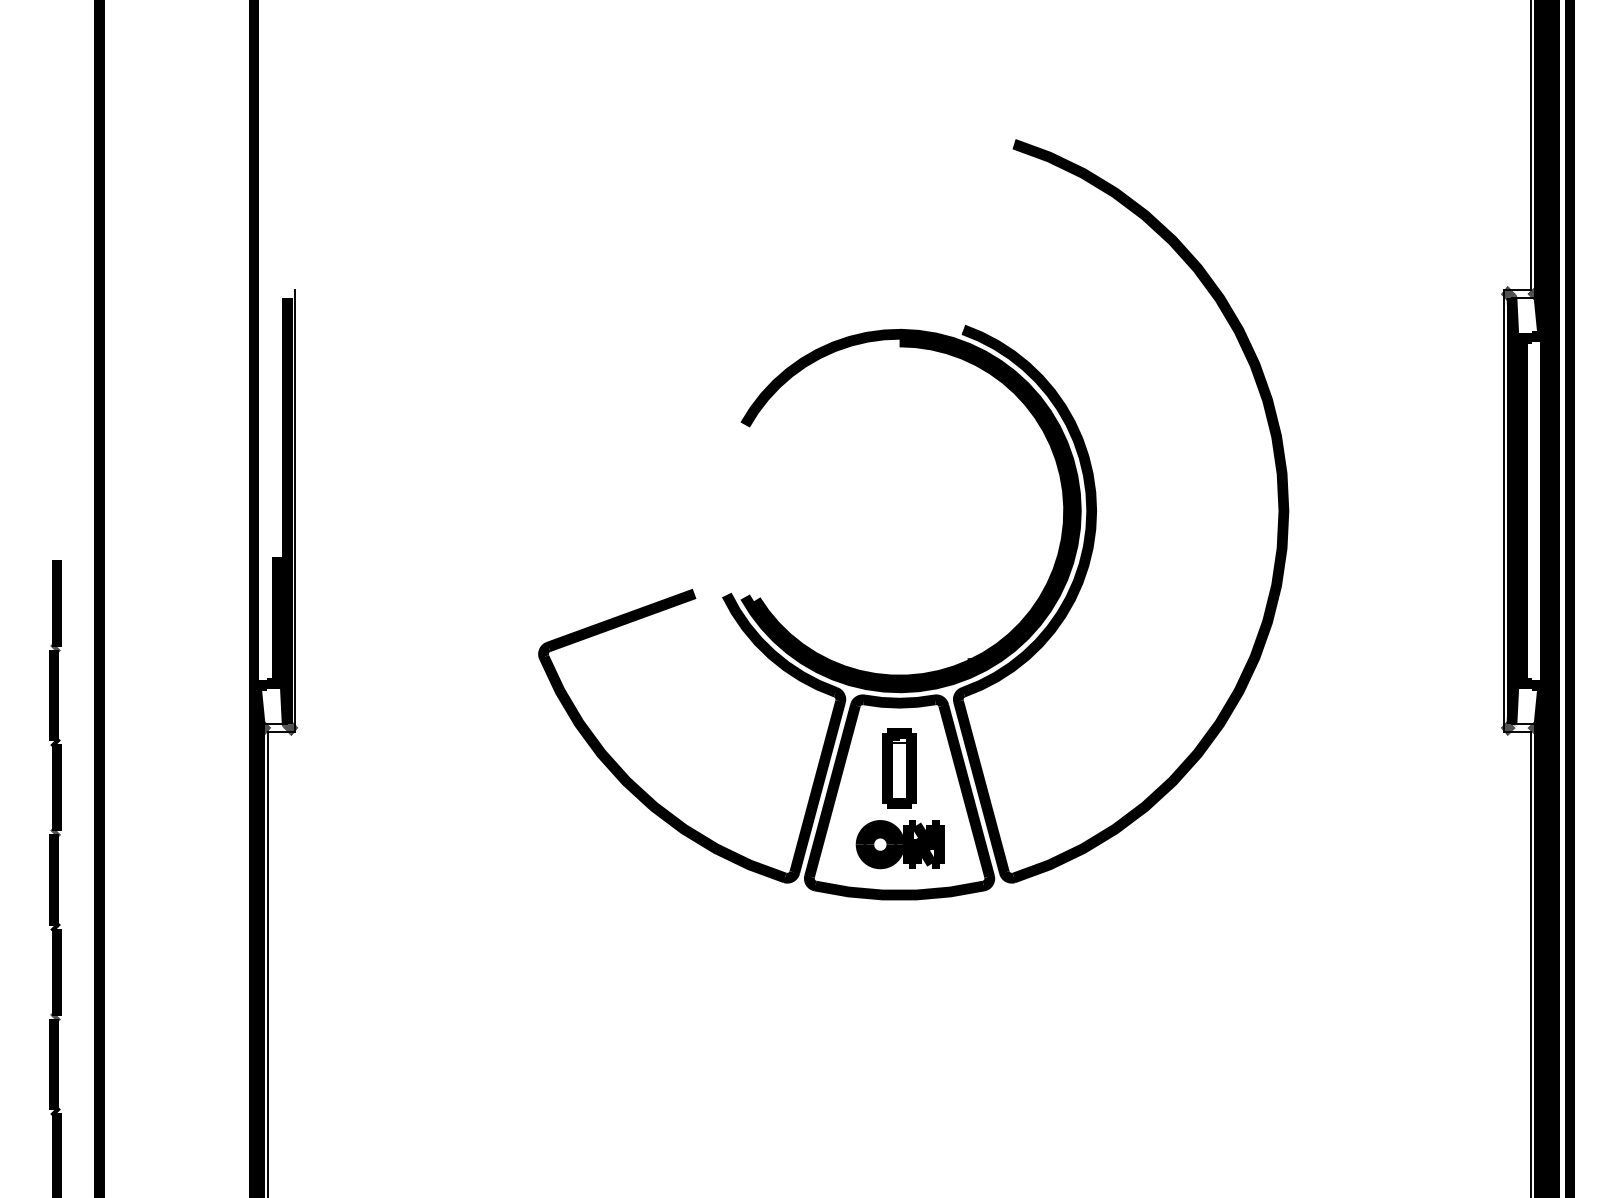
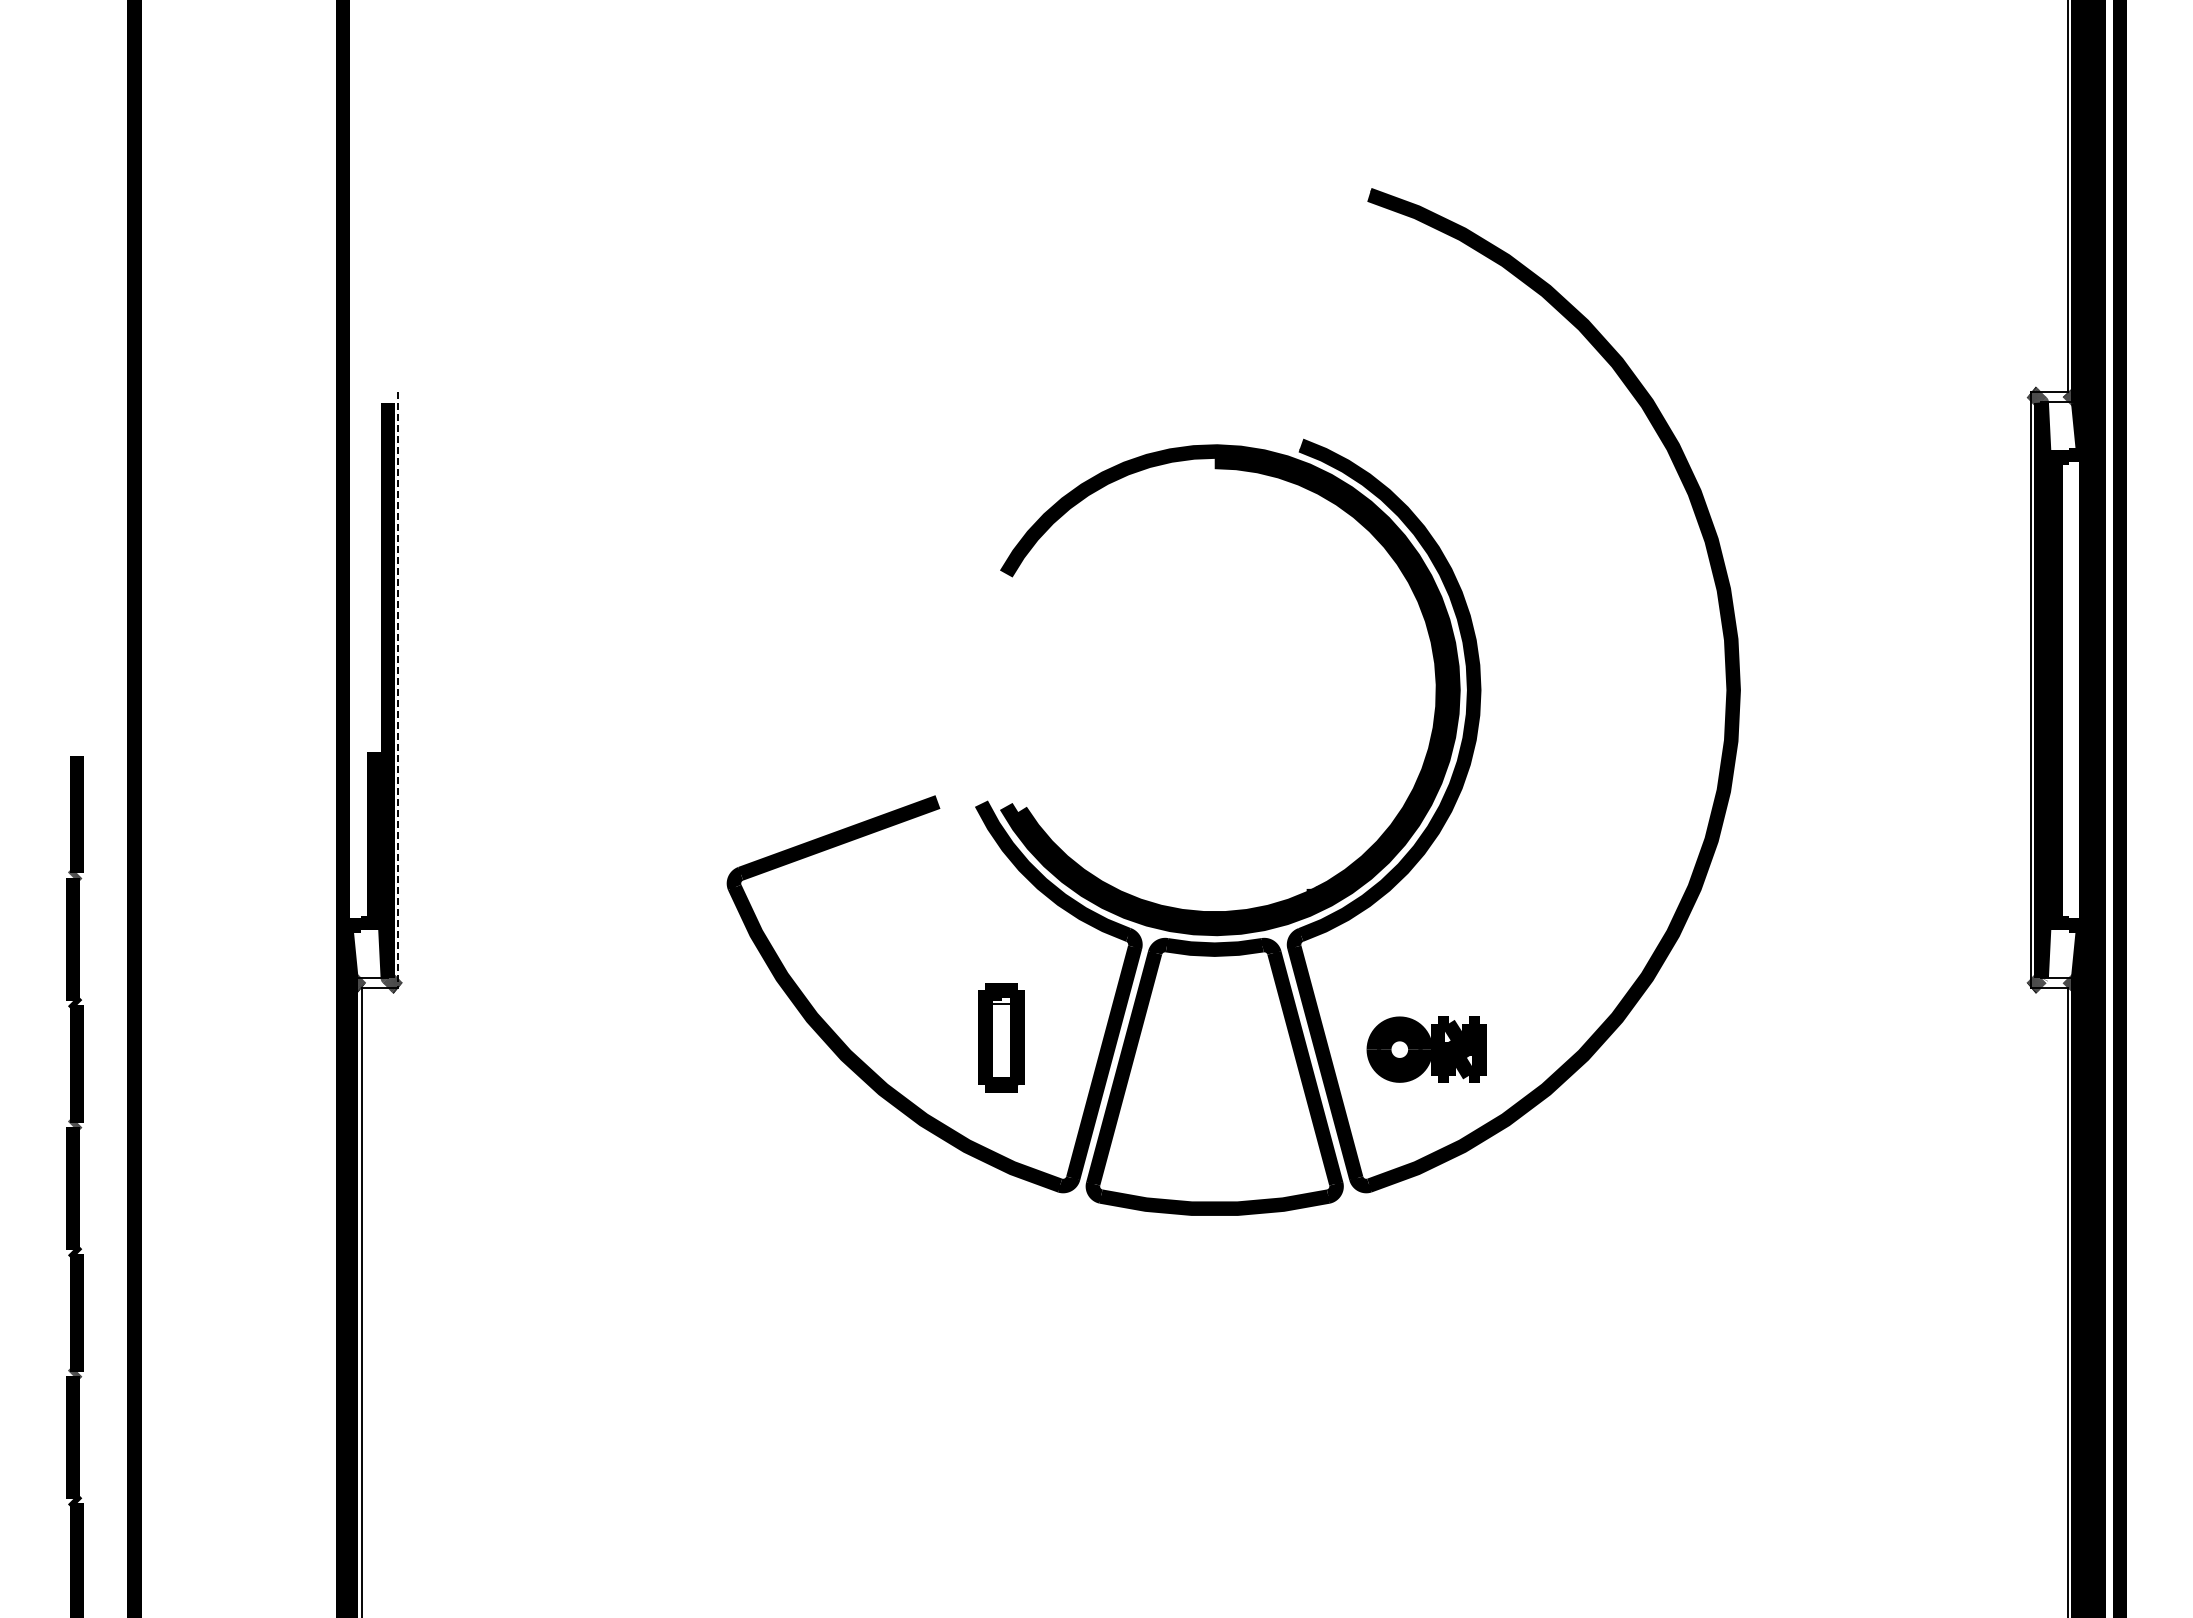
line: (295, 511) -> (398, 690), solid -> dashed
part: (899, 768) -> (1001, 1037), moved
part: (900, 844) -> (1426, 1049), moved

